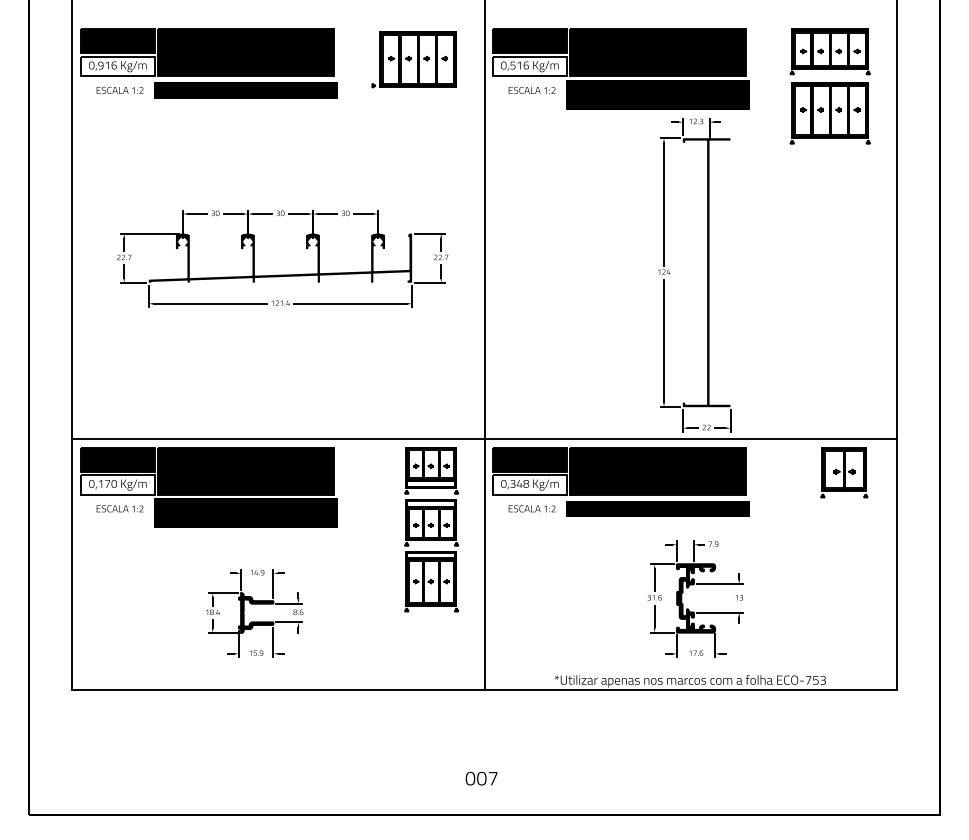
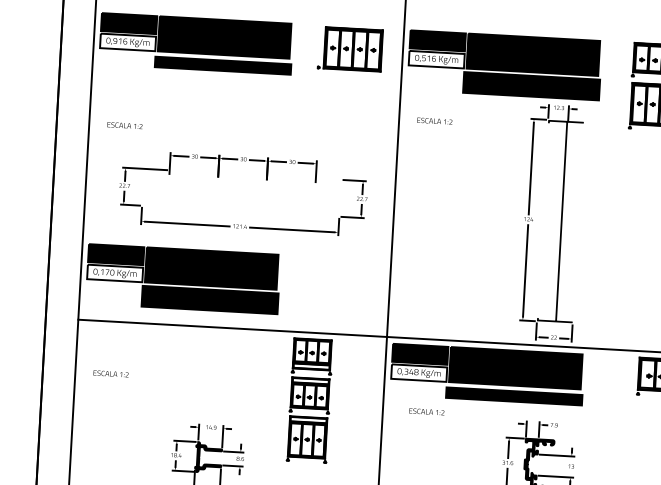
text: (119, 89) -> (124, 124), moved
text: (531, 89) -> (434, 120), moved
fill: (280, 257) -> (241, 192), removed
part: (208, 487) -> (182, 279), moved
text: (531, 508) -> (426, 411), moved
part: (431, 529) -> (309, 400), moved

